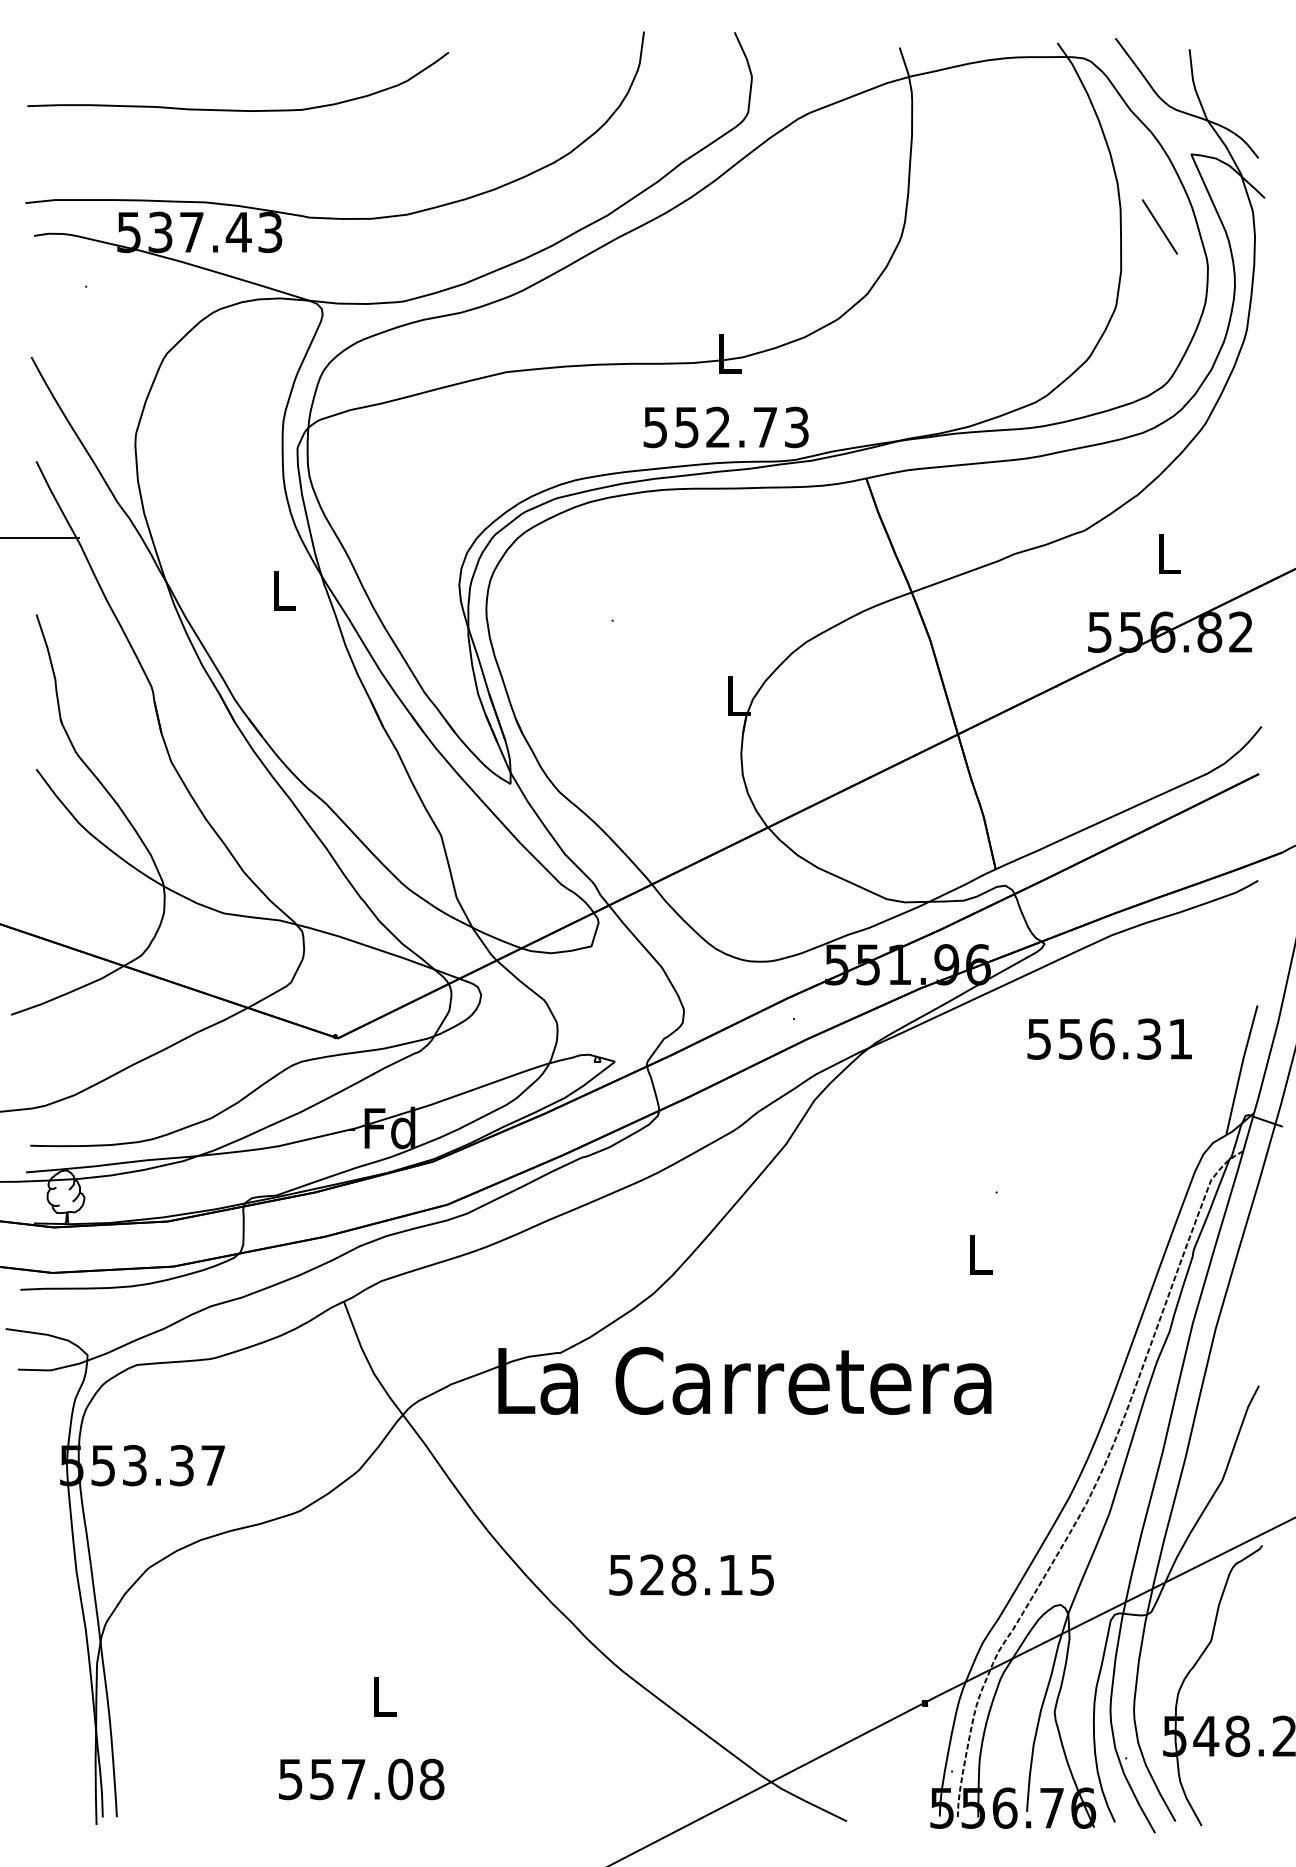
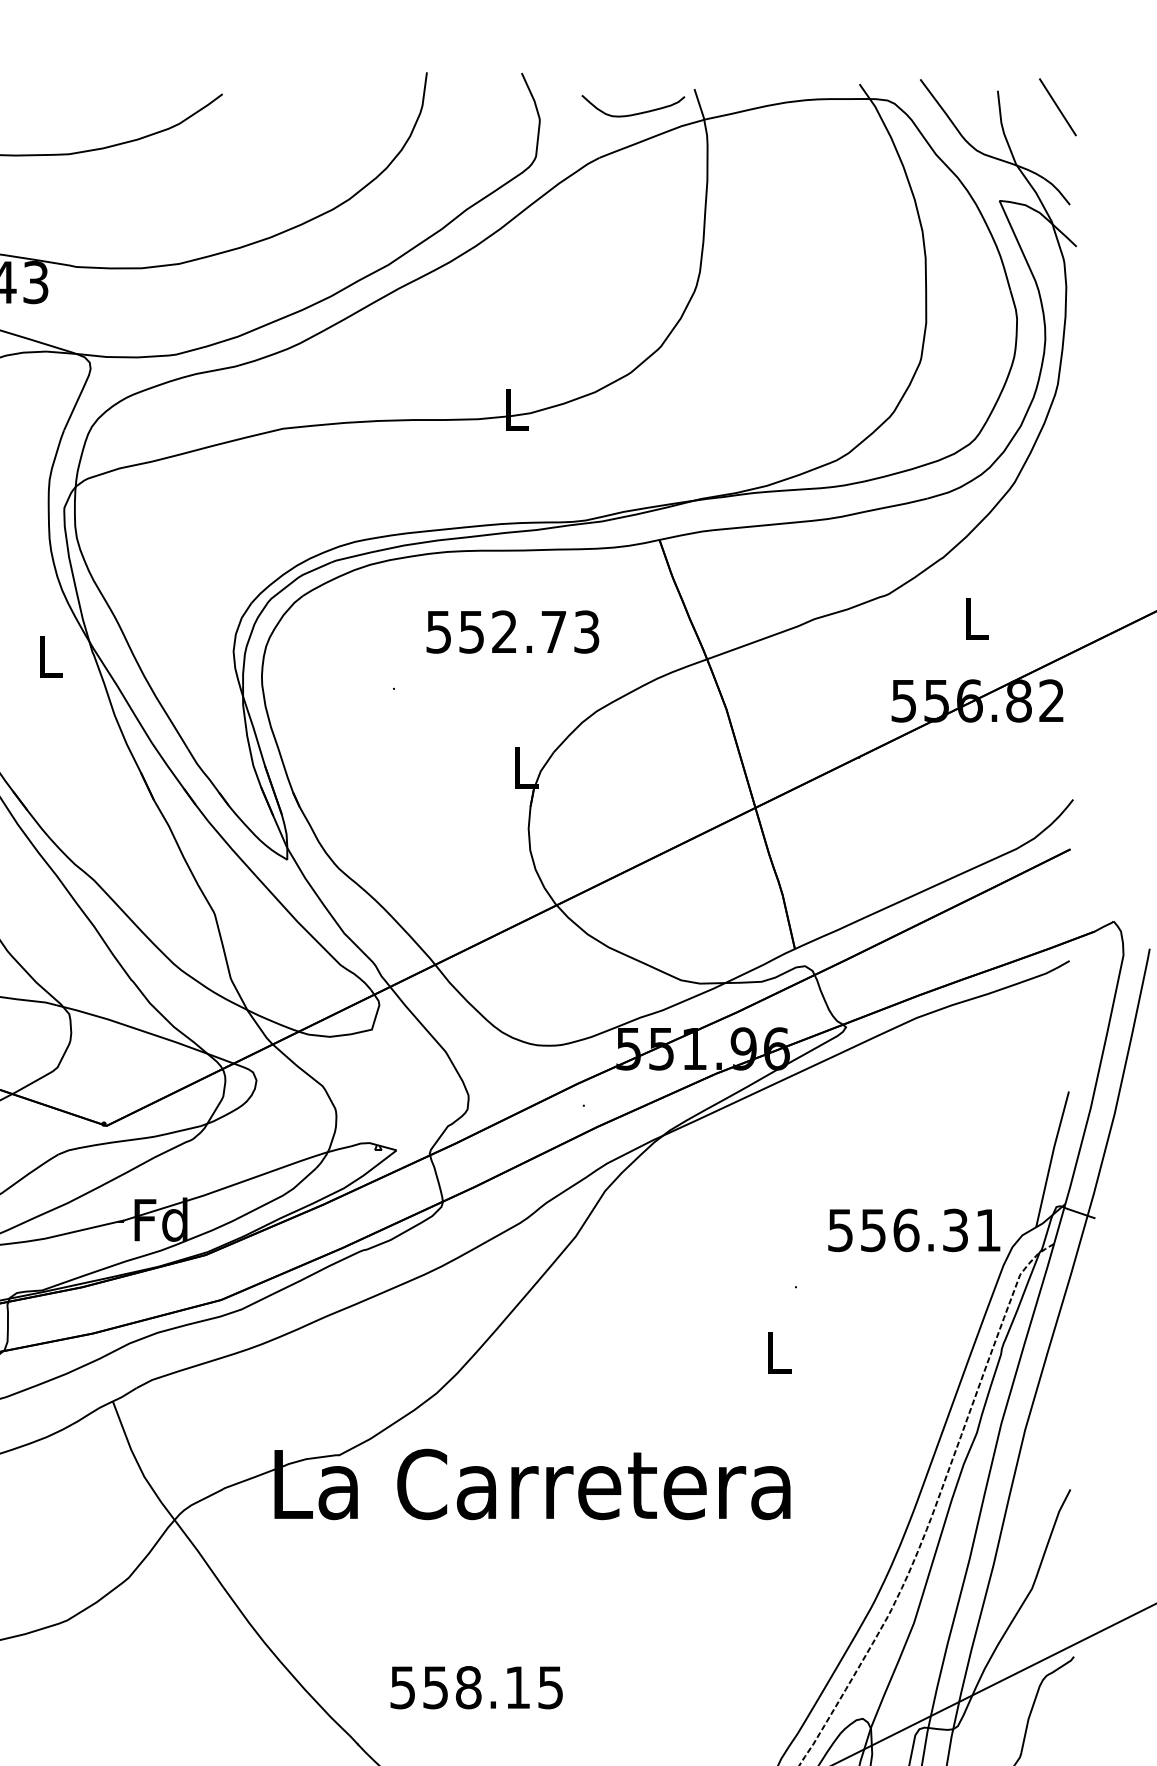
curve: (843, 70) -> (635, 113), added
line: (1159, 226) -> (1057, 106), moved
text: (725, 427) -> (512, 632), moved
text: (1109, 1038) -> (914, 1229), moved
text: (651, 1574) -> (434, 1687), 528.15 -> 558.15

